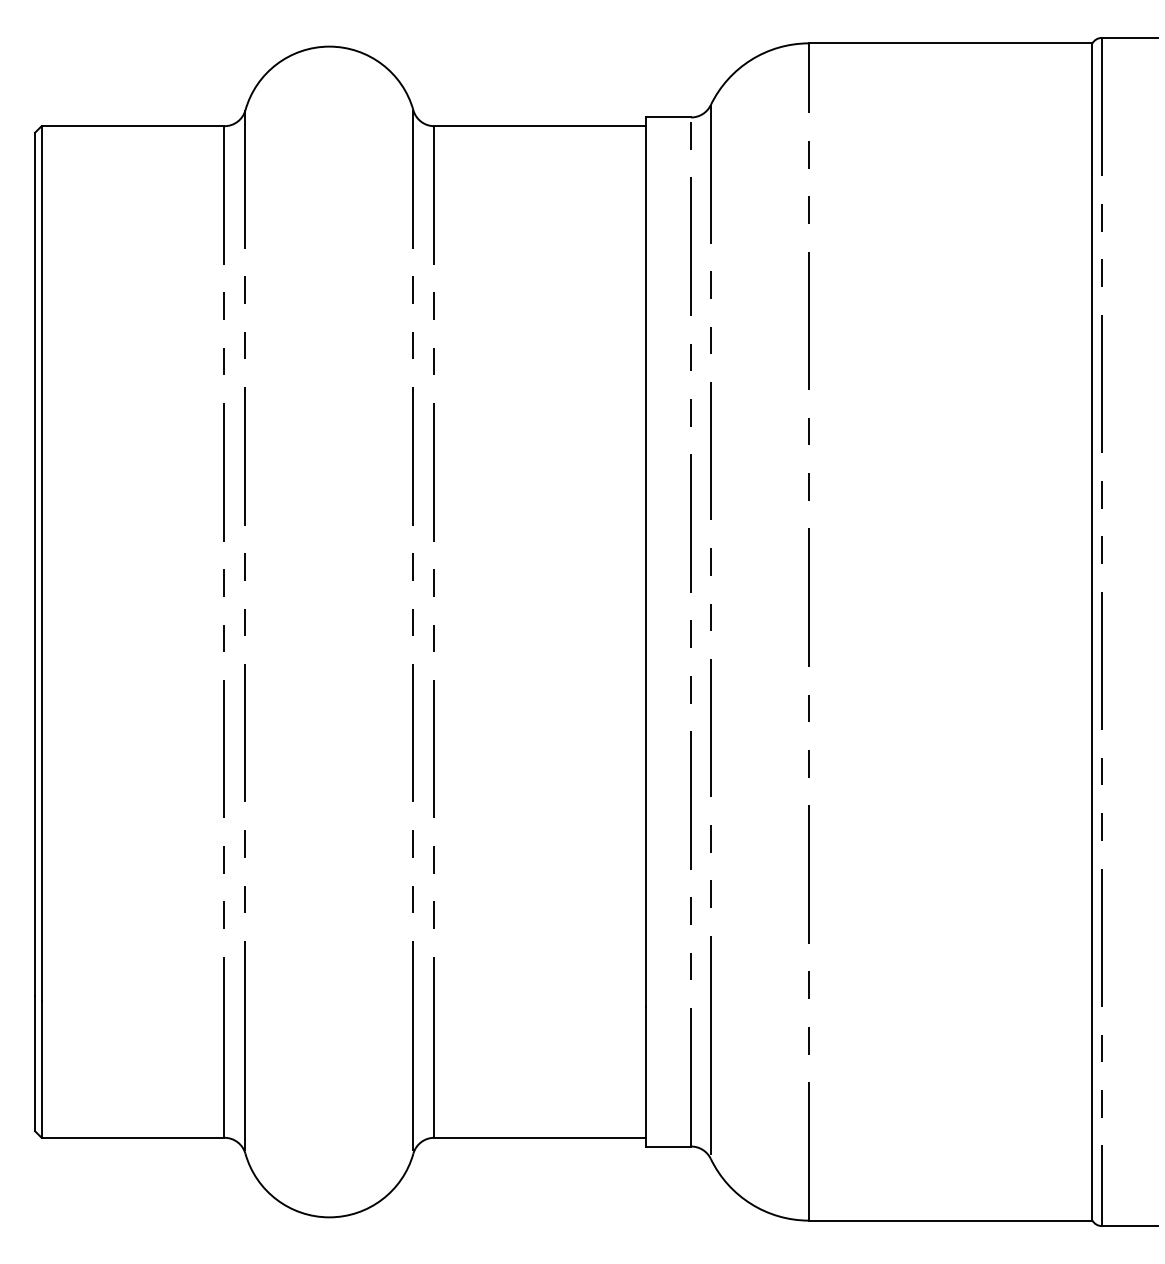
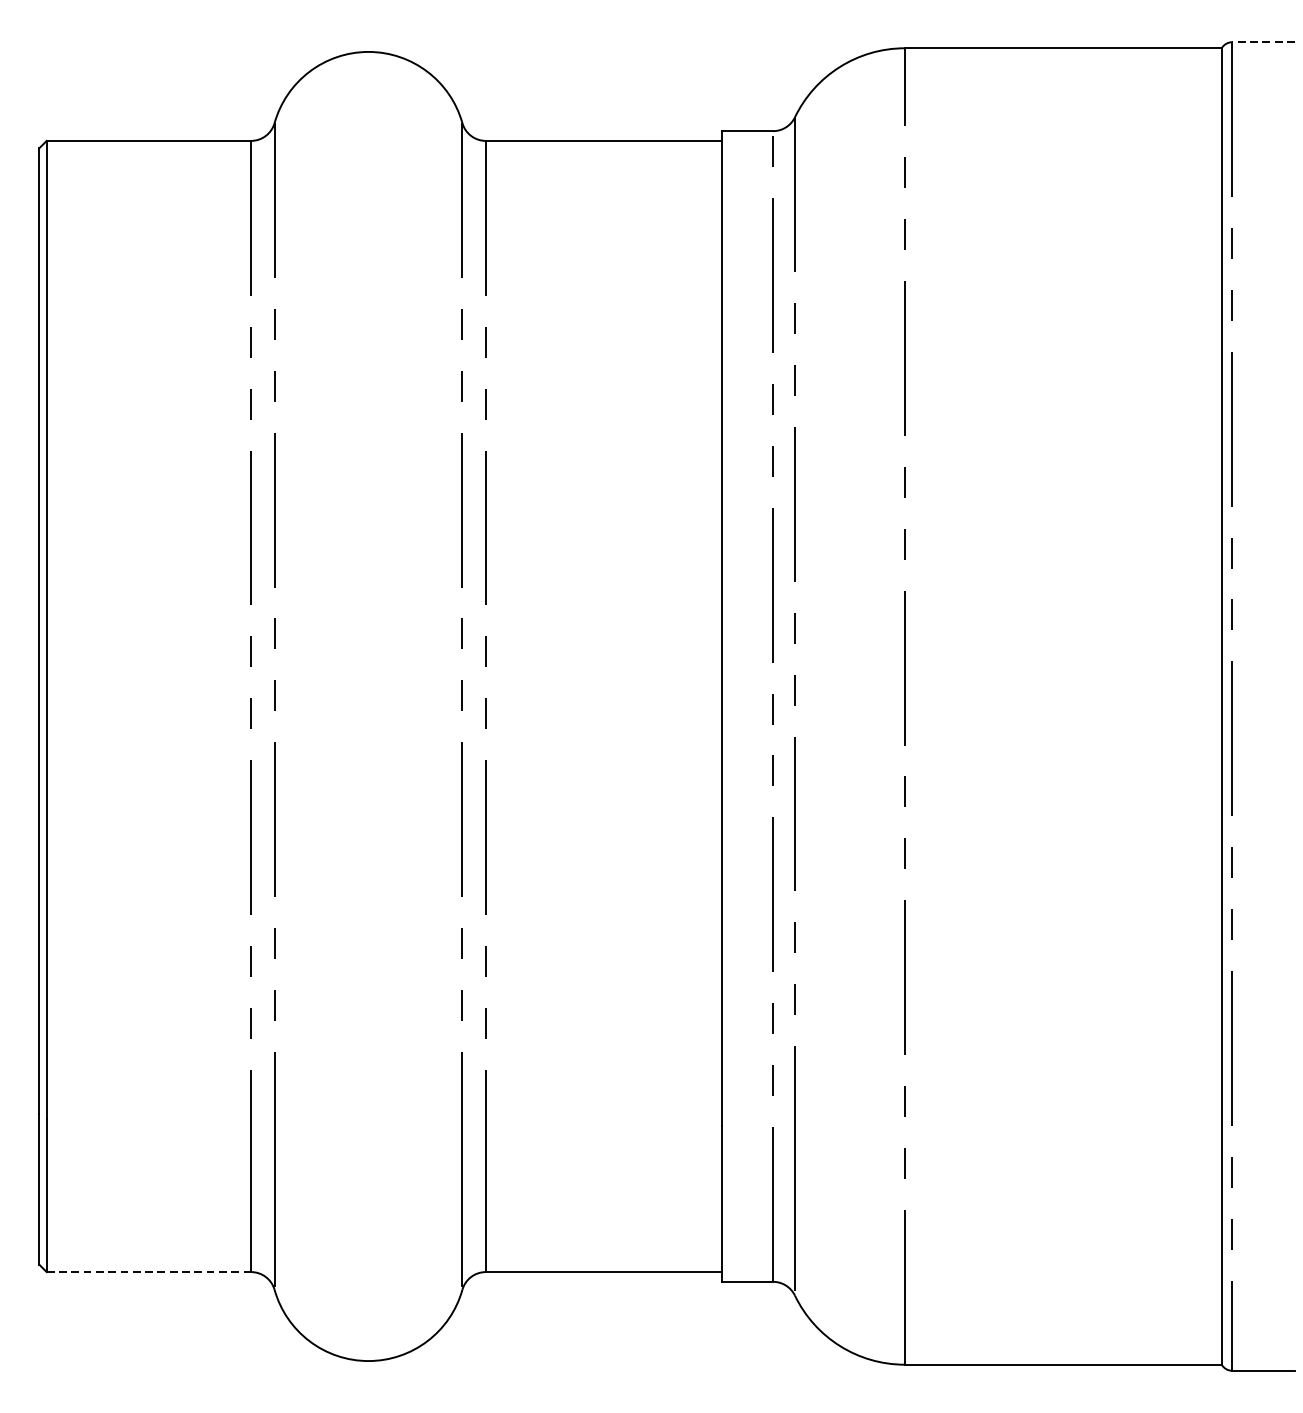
line: (1129, 37) -> (1263, 41), solid -> dashed
line: (133, 1137) -> (149, 1271), solid -> dashed

